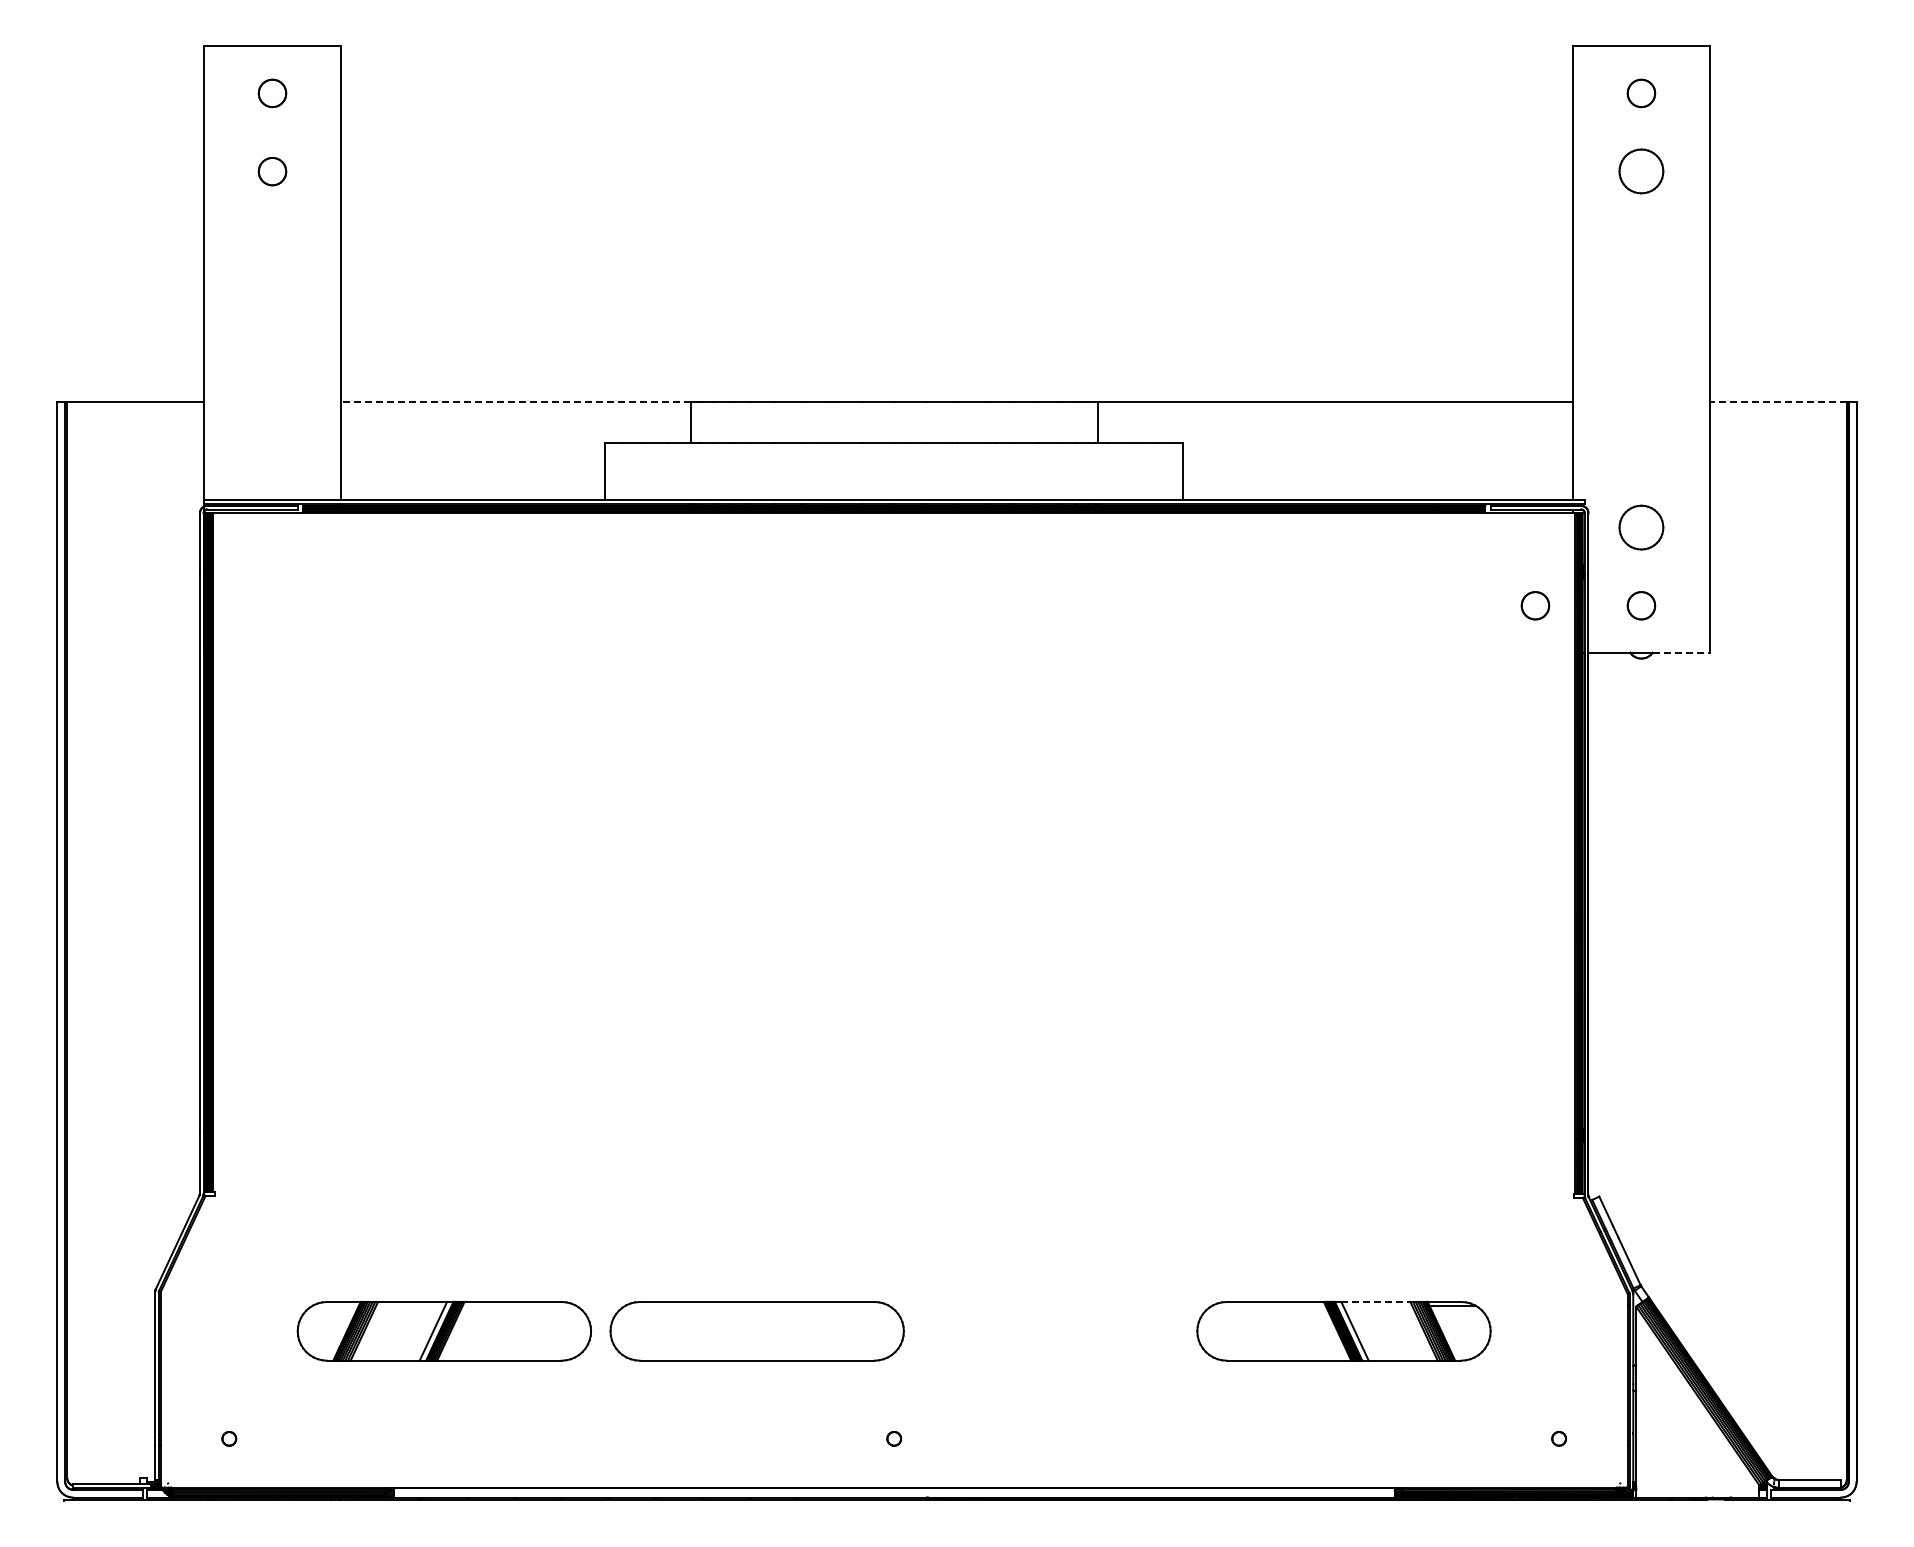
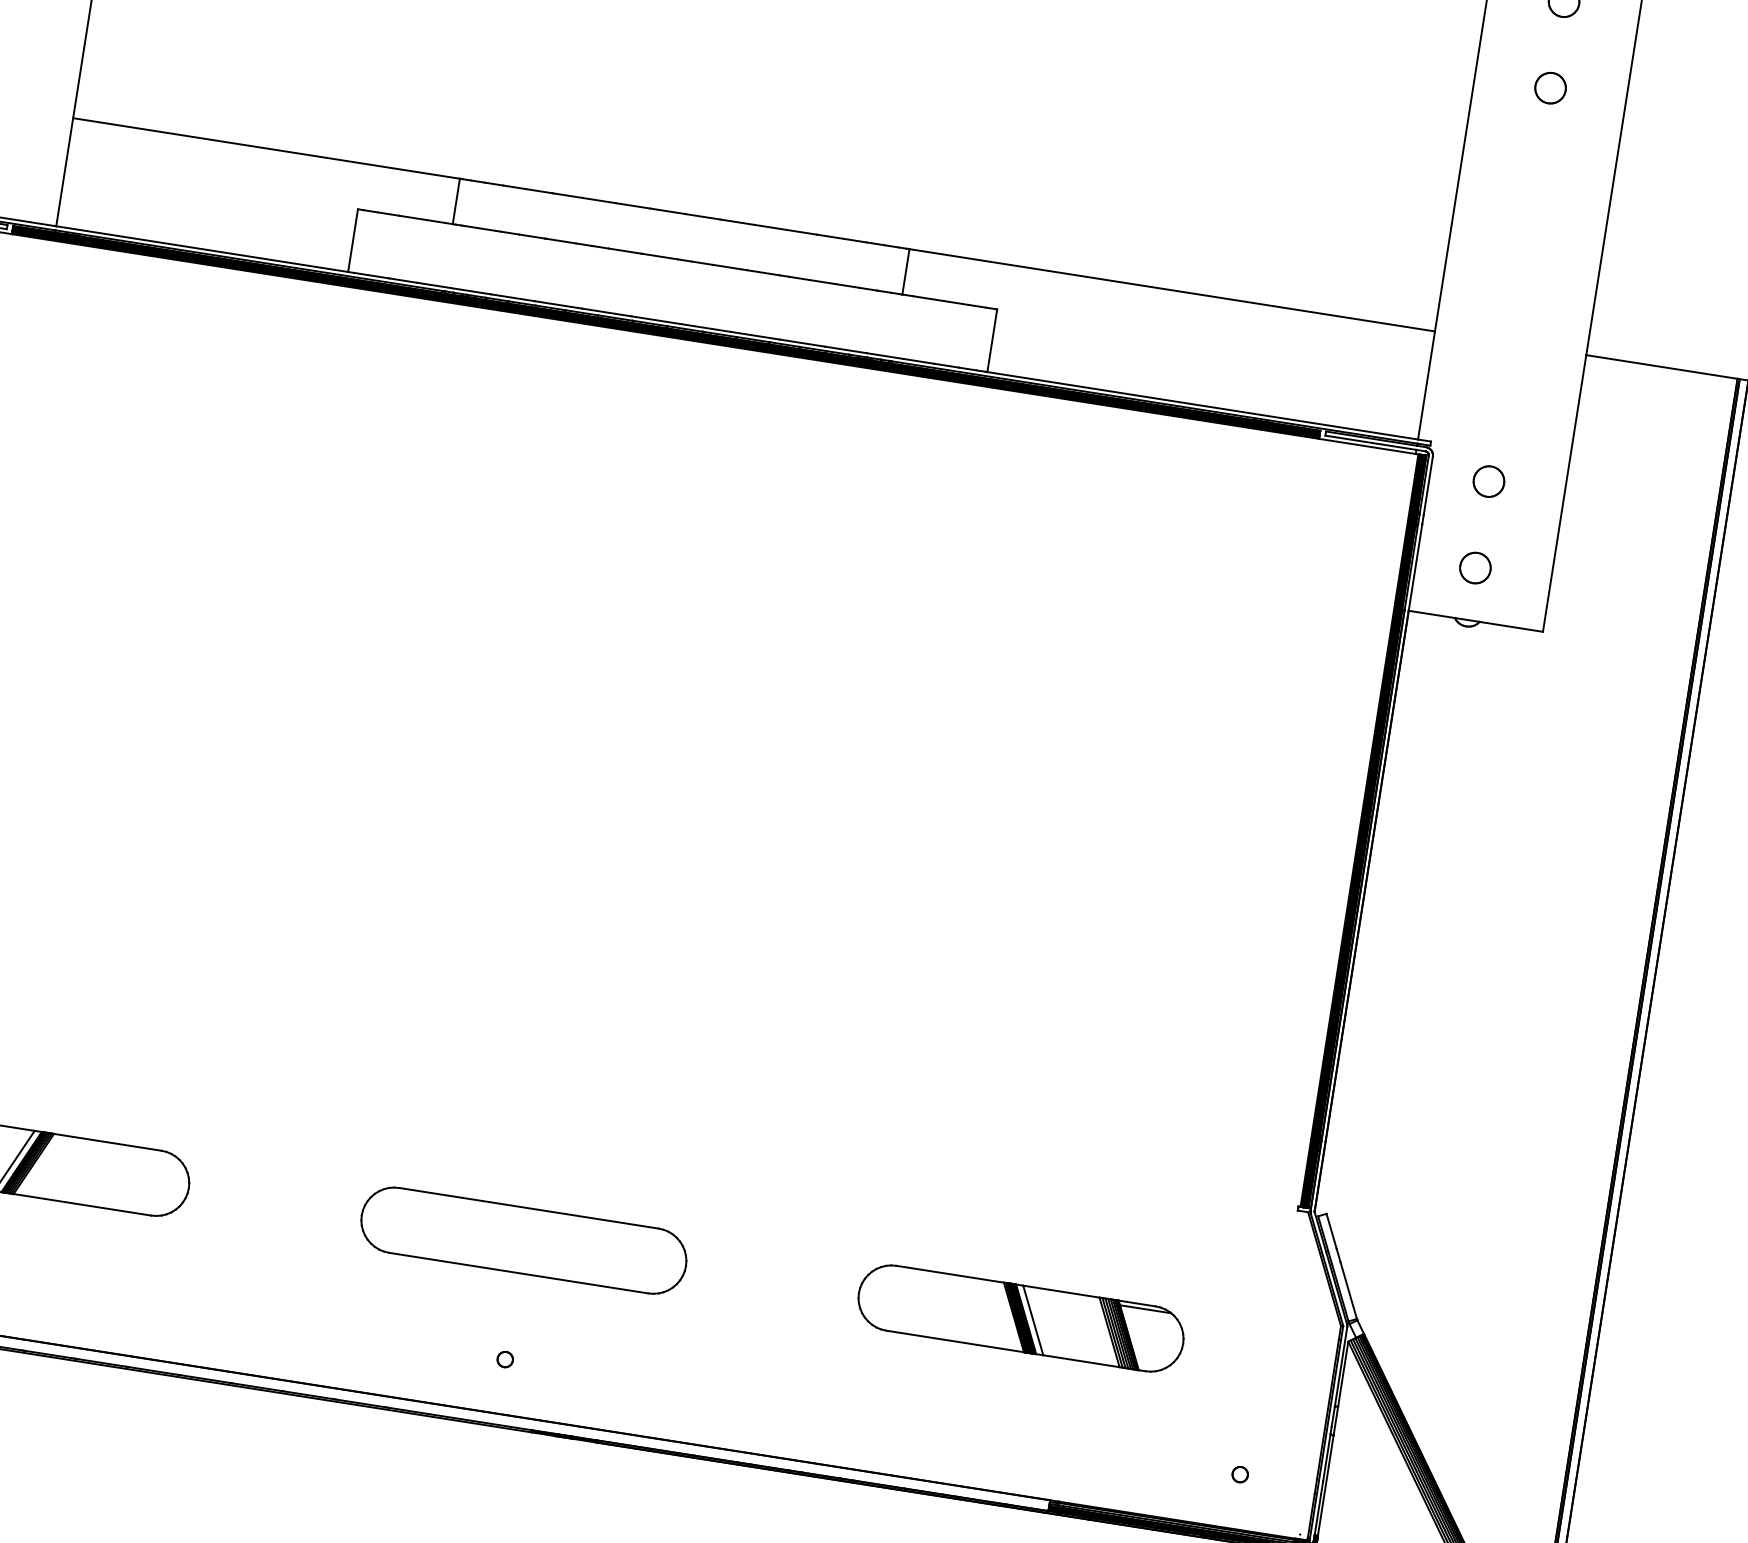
part: (1641, 171) -> (1550, 88), size x0.62
line: (515, 402) -> (266, 148), dashed -> solid
line: (1777, 402) -> (1660, 366), dashed -> solid
part: (1641, 527) -> (1489, 481), size x0.62
part: (1535, 605) -> (1358, 549), removed
line: (1681, 652) -> (1511, 626), dashed -> solid
line: (1375, 1302) -> (1060, 1292), dashed -> solid
part: (756, 1331) -> (523, 1240), moved

